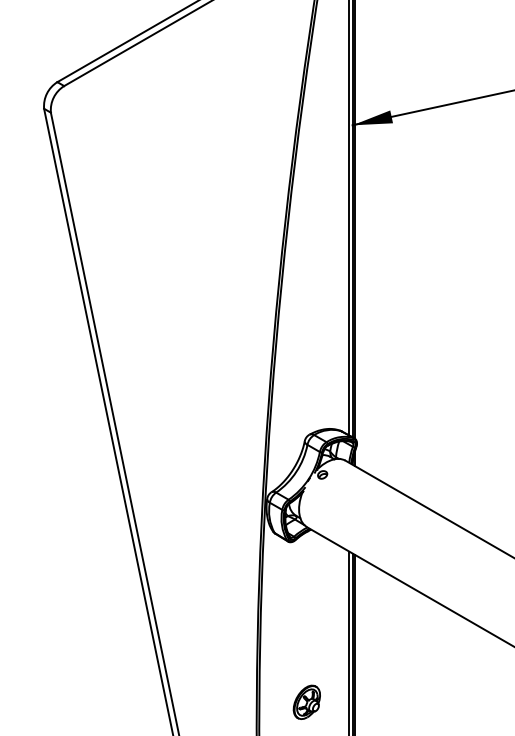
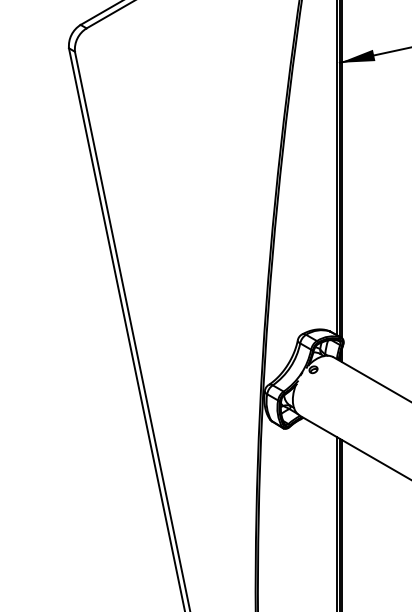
part: (306, 701) -> (299, 568), removed

